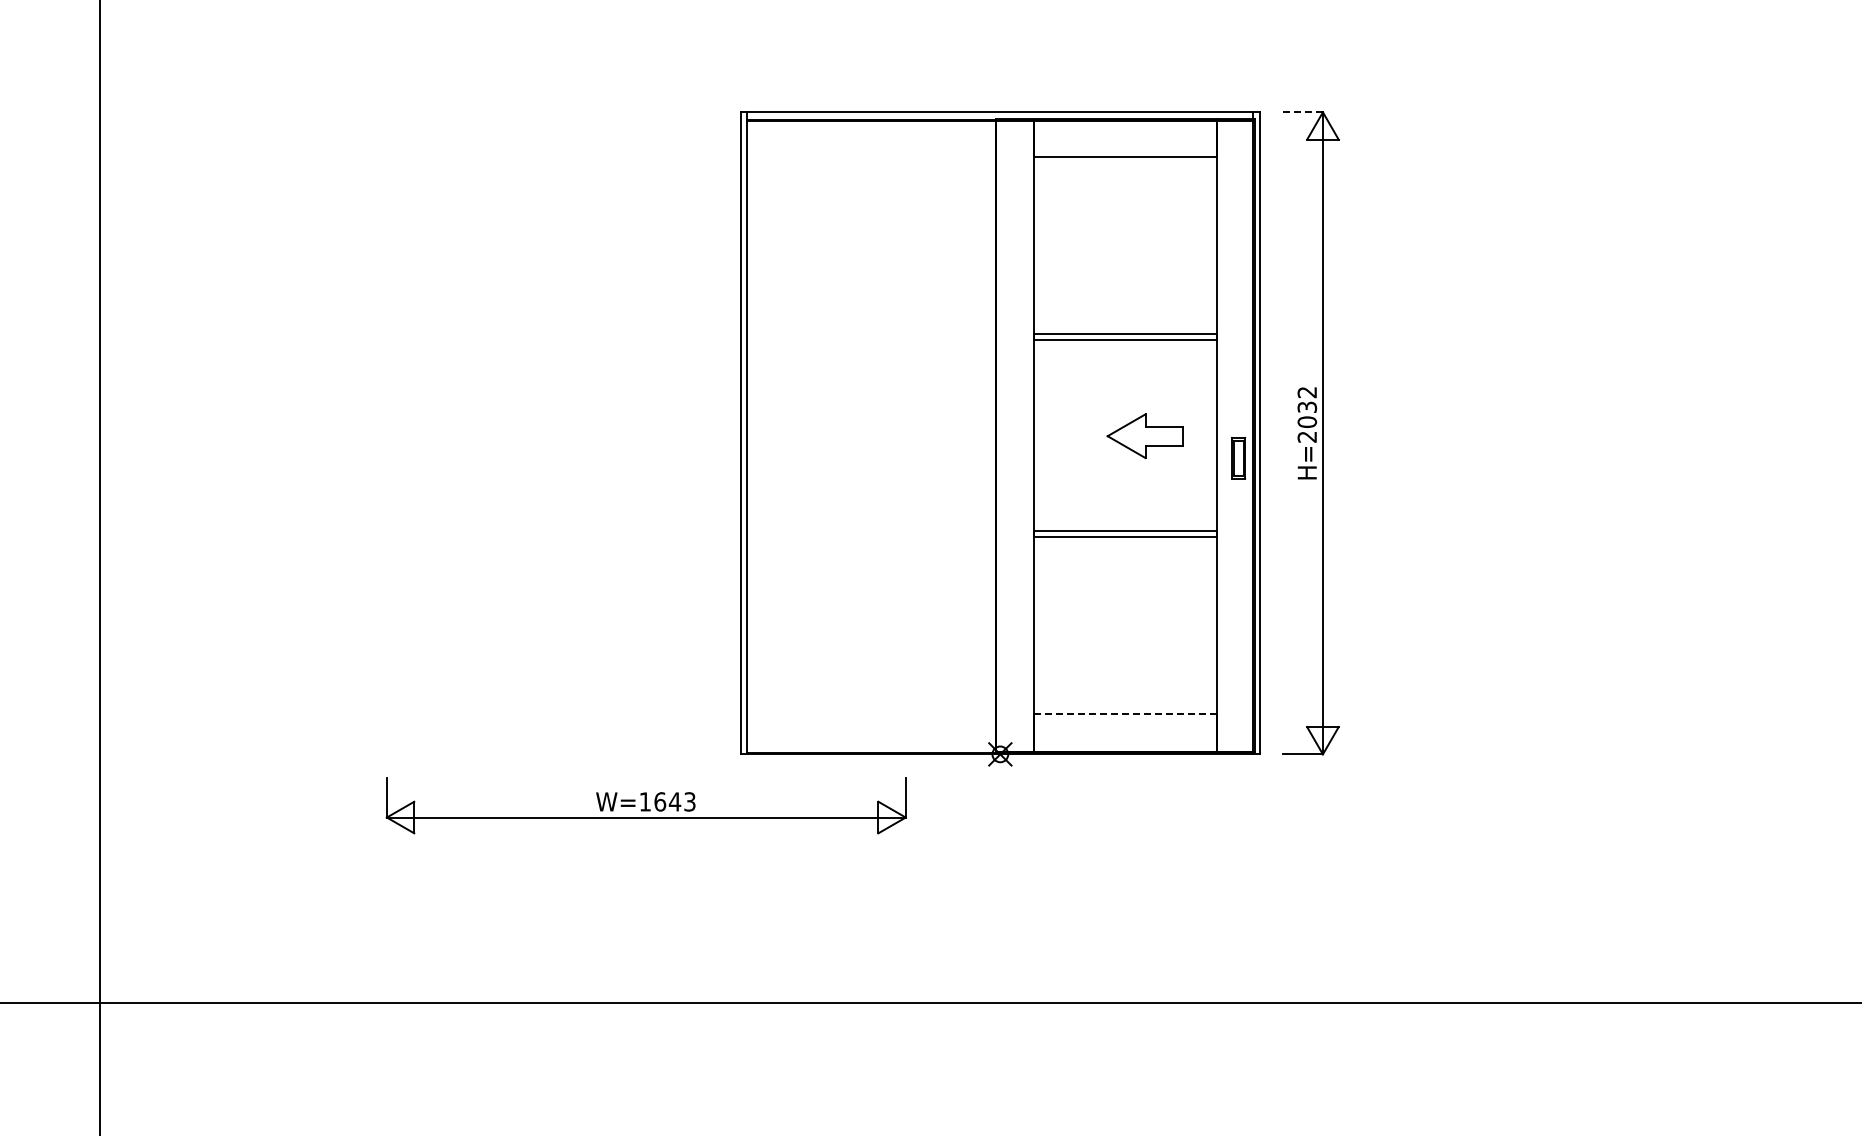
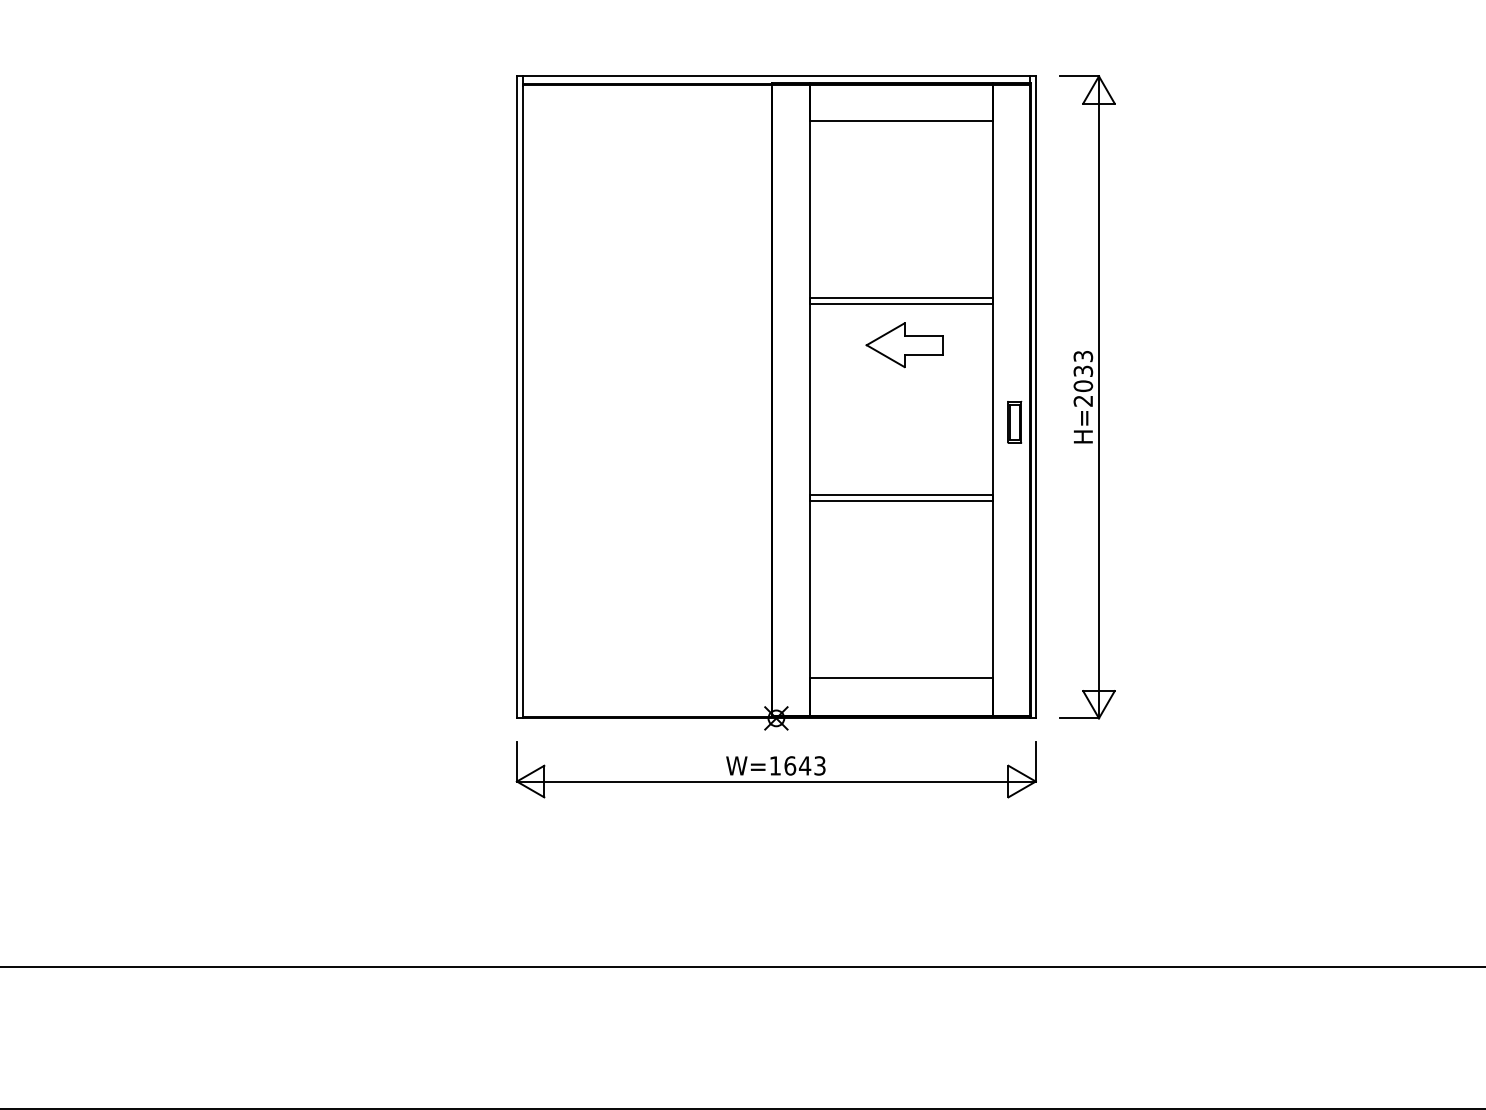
line: (1303, 112) -> (1079, 76), dashed -> solid
text: (1307, 392) -> (1083, 356), H=2032 -> H=2033
part: (1144, 436) -> (903, 345), moved
line: (1125, 713) -> (901, 677), dashed -> solid
part: (645, 805) -> (775, 769), moved

